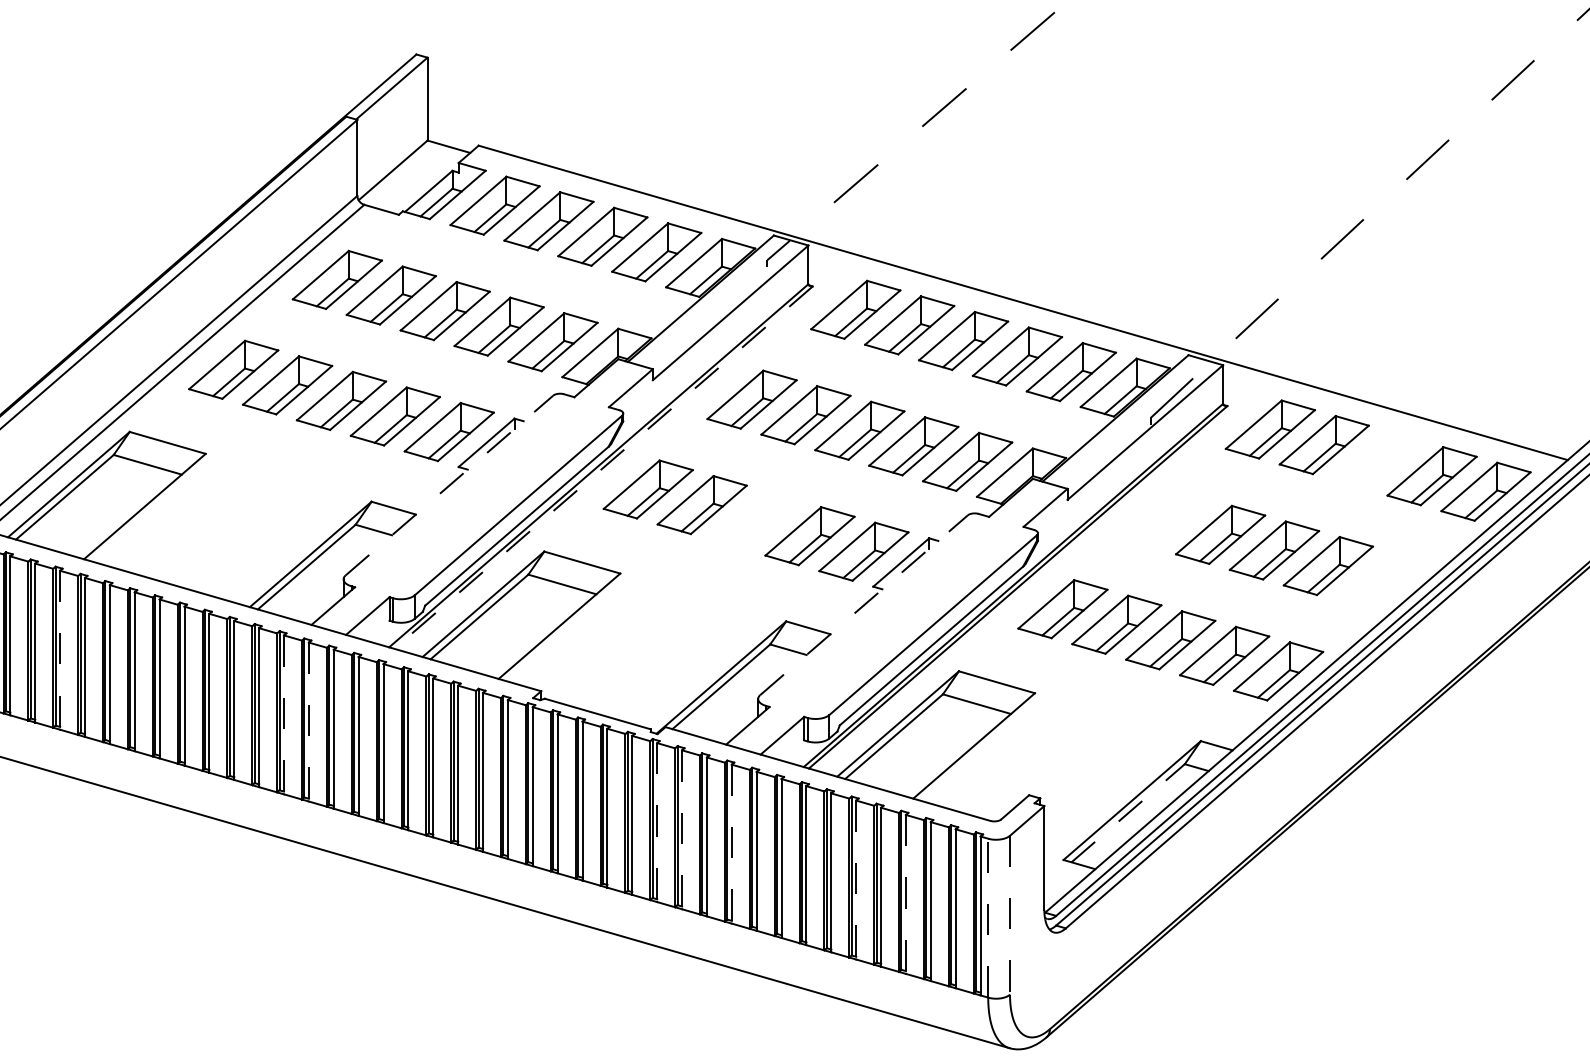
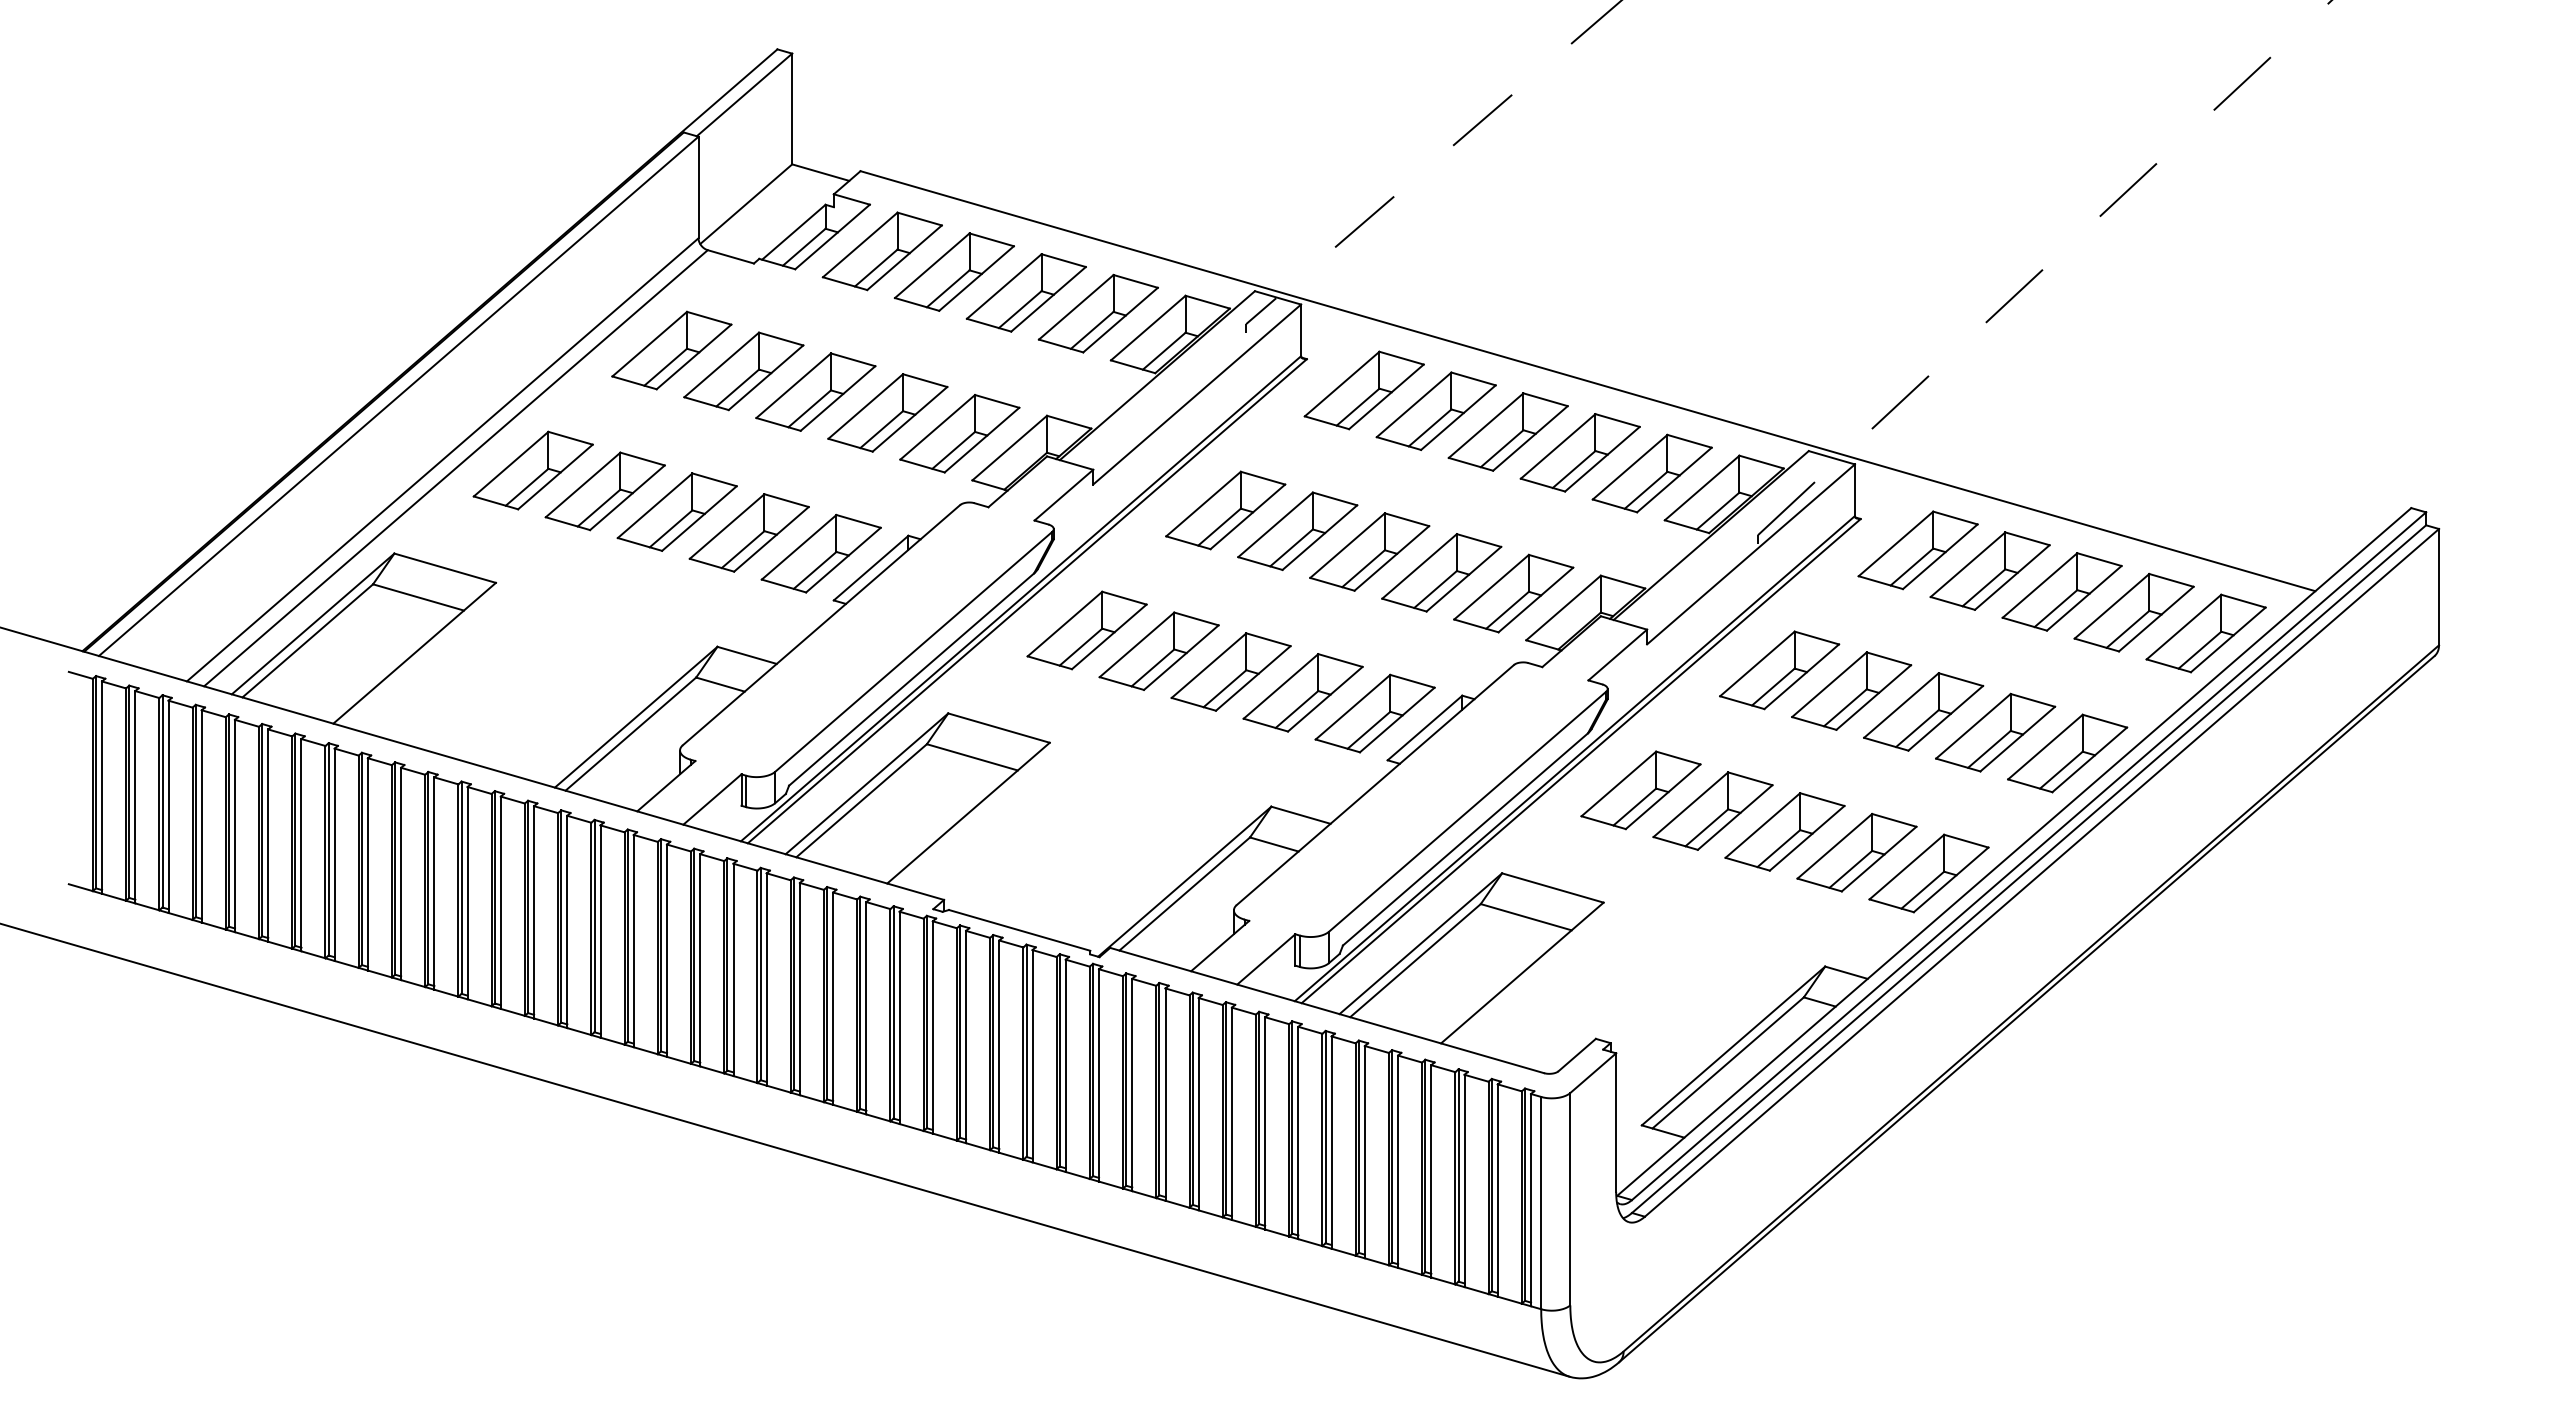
part: (1377, 460) -> (2061, 591), added
line: (603, 467) -> (1027, 601), dashed -> solid
line: (449, 485) -> (821, 624), dashed -> solid
part: (1166, 519) -> (1779, 670), added
part: (755, 520) -> (1230, 671), added
part: (1382, 581) -> (2067, 753), added
line: (864, 604) -> (1375, 784), dashed -> solid
line: (60, 650) -> (301, 845), dashed -> solid
line: (284, 715) -> (600, 932), dashed -> solid
line: (308, 722) -> (633, 941), dashed -> solid
line: (1128, 812) -> (1728, 1062), dashed -> solid
line: (657, 822) -> (1099, 1075), dashed -> solid
line: (682, 830) -> (1132, 1085), dashed -> solid
line: (731, 844) -> (1198, 1104), dashed -> solid
line: (855, 880) -> (1364, 1152), dashed -> solid
line: (906, 894) -> (1431, 1171), dashed -> solid
line: (1010, 915) -> (1570, 1199), dashed -> solid
line: (988, 917) -> (1541, 1202), dashed -> solid

